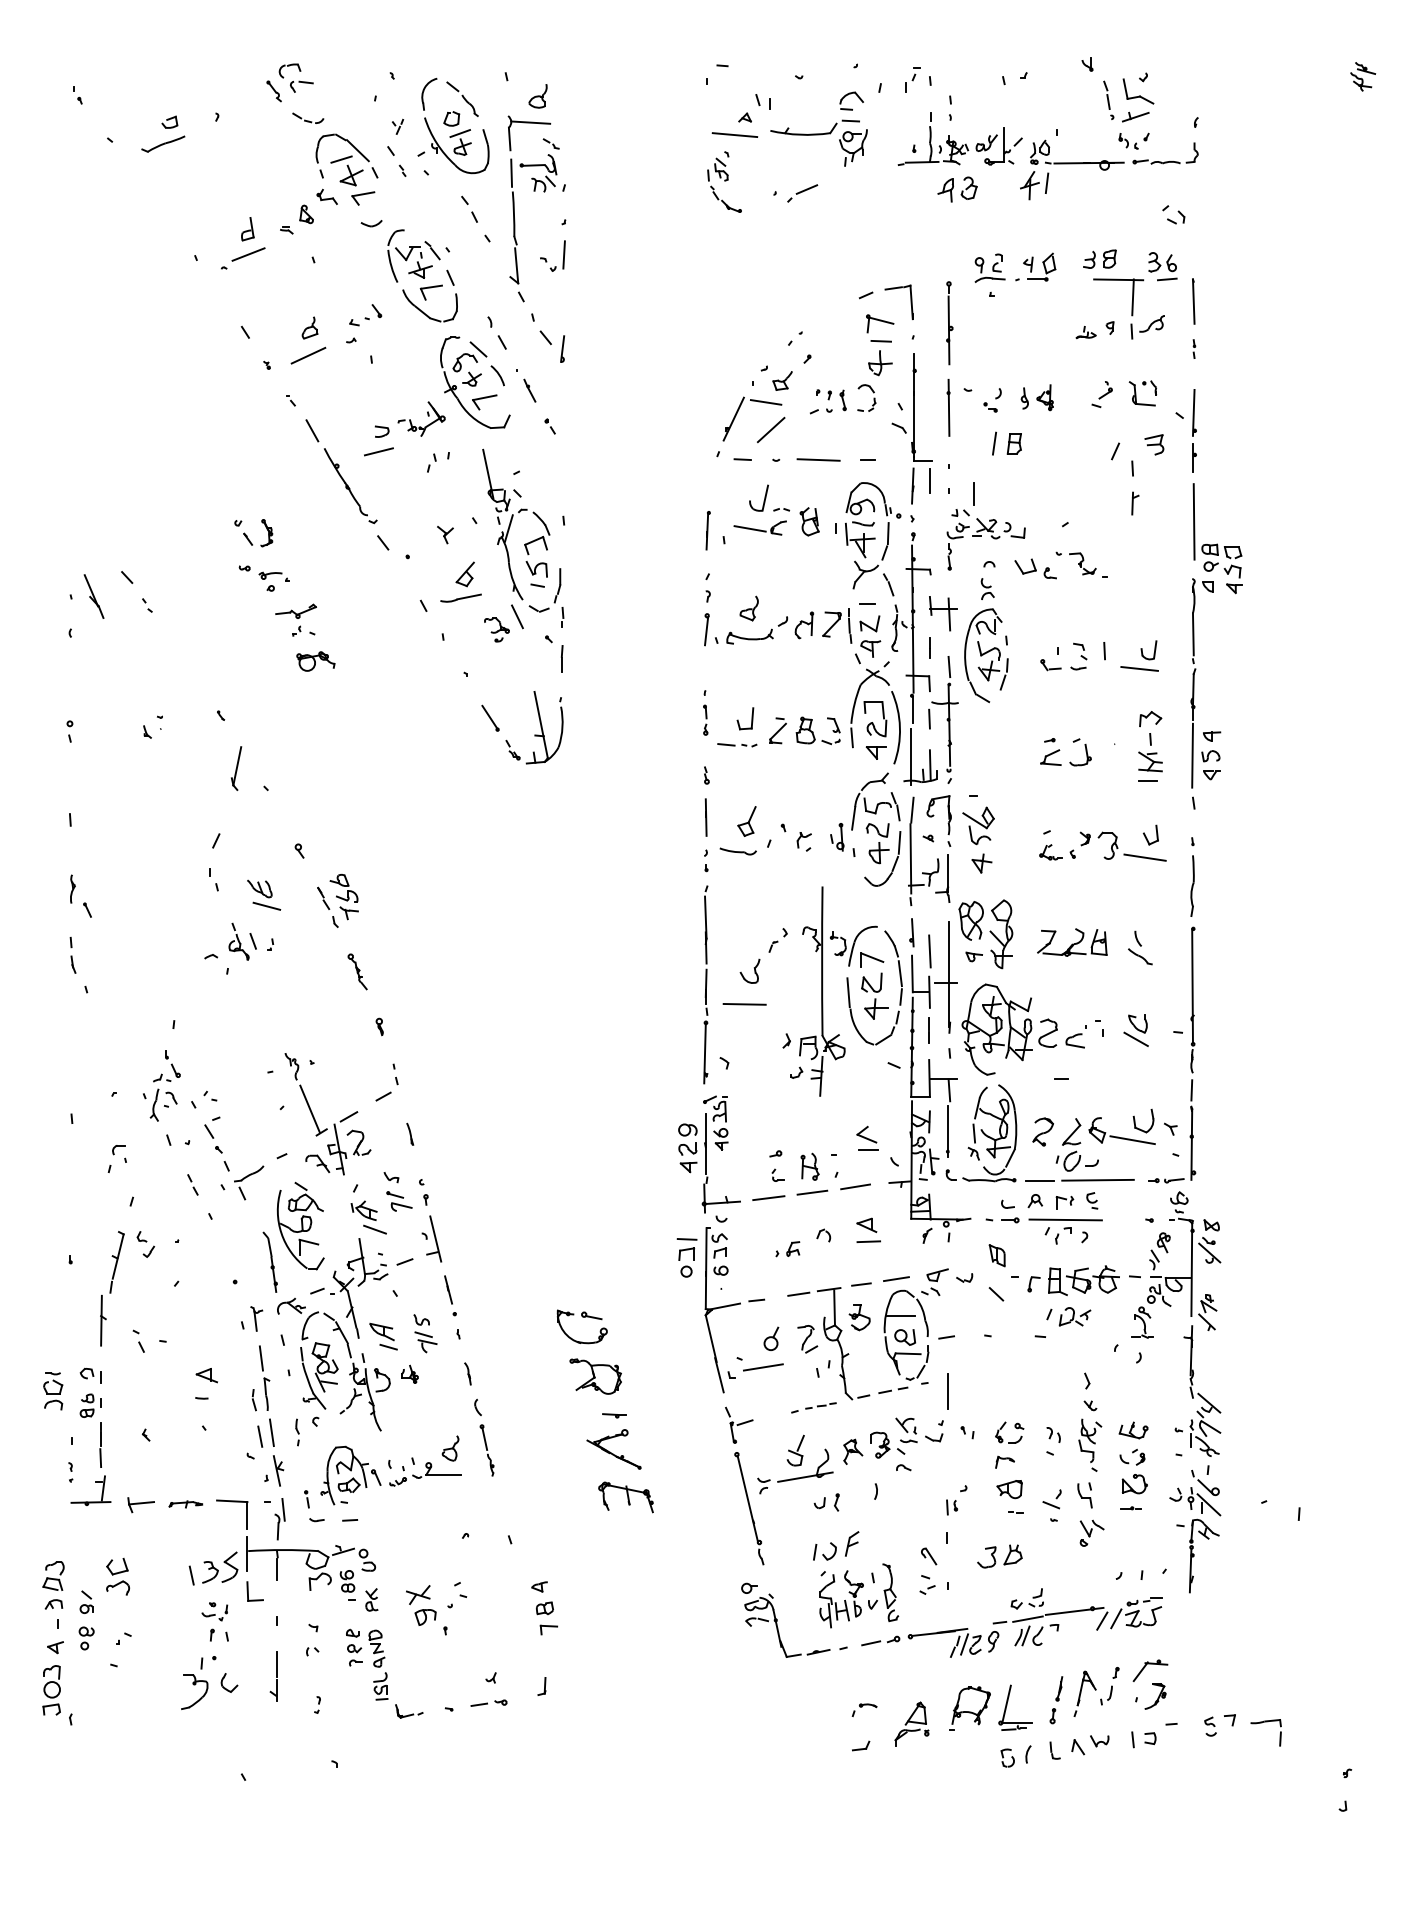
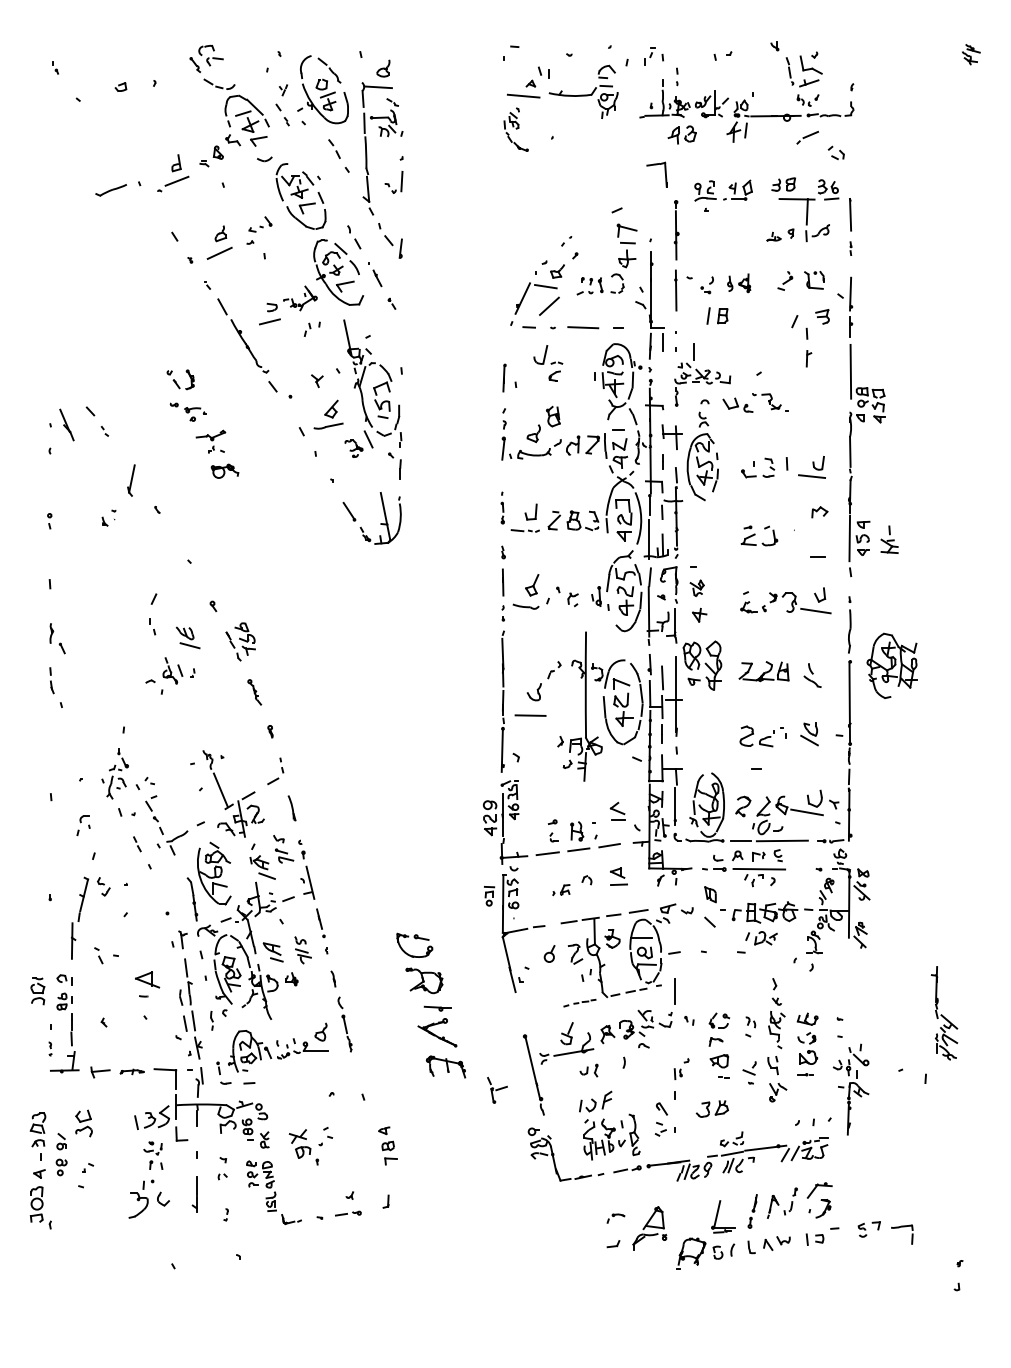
part: (308, 117) -> (219, 83), size x1.4
part: (163, 143) -> (111, 189), moved
part: (802, 193) -> (807, 137), moved
part: (910, 302) -> (665, 174), moved
part: (809, 521) -> (553, 416), moved
line: (749, 528) -> (534, 376), removed
part: (1150, 752) -> (889, 539), moved
part: (236, 768) -> (131, 480), moved
part: (978, 825) -> (697, 588), size x0.6
part: (996, 1029) -> (891, 665), moved
part: (410, 1133) -> (292, 807), size x1.6
part: (686, 1257) -> (489, 895), size x0.7
line: (762, 1367) -> (543, 974), removed
part: (206, 1375) -> (147, 980), size x1.6
part: (1202, 1390) -> (944, 1012), moved
part: (614, 1415) -> (437, 1008), size x1.6
part: (739, 1424) -> (497, 1089), moved
line: (1208, 1504) -> (861, 1072), removed
part: (1084, 1693) -> (772, 1206), size x0.7
part: (969, 1708) -> (690, 1253), moved
part: (911, 1723) -> (649, 1228), size x1.4

